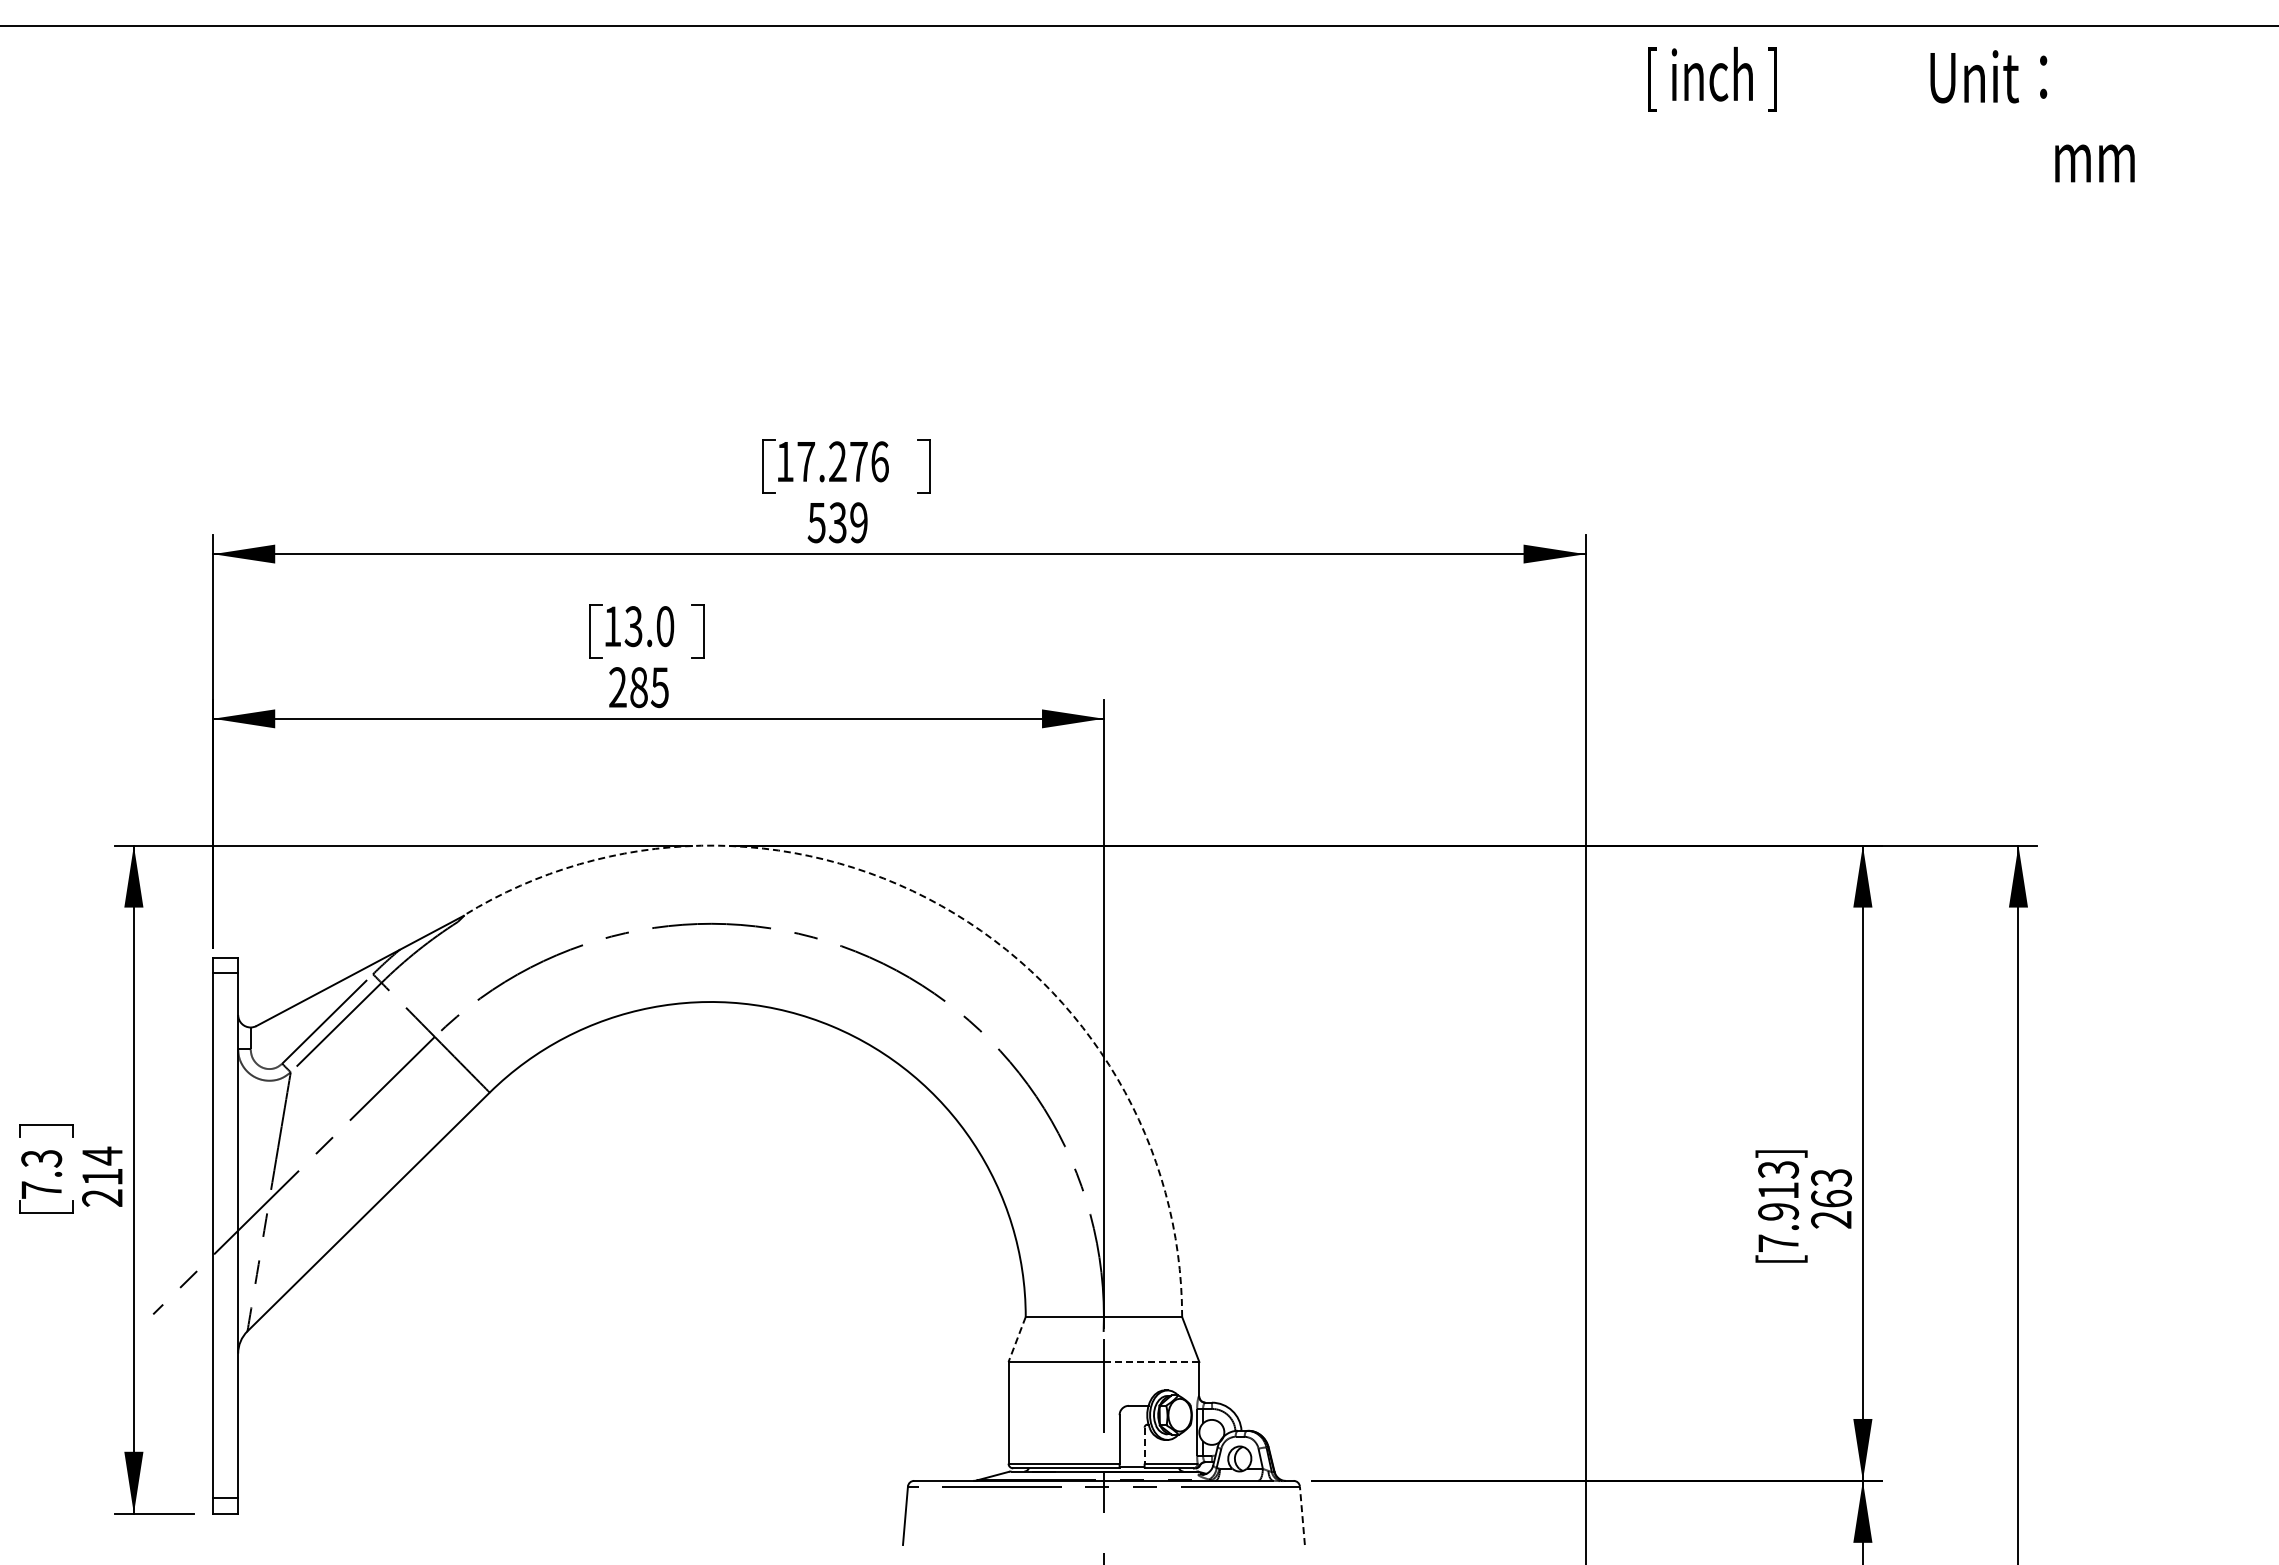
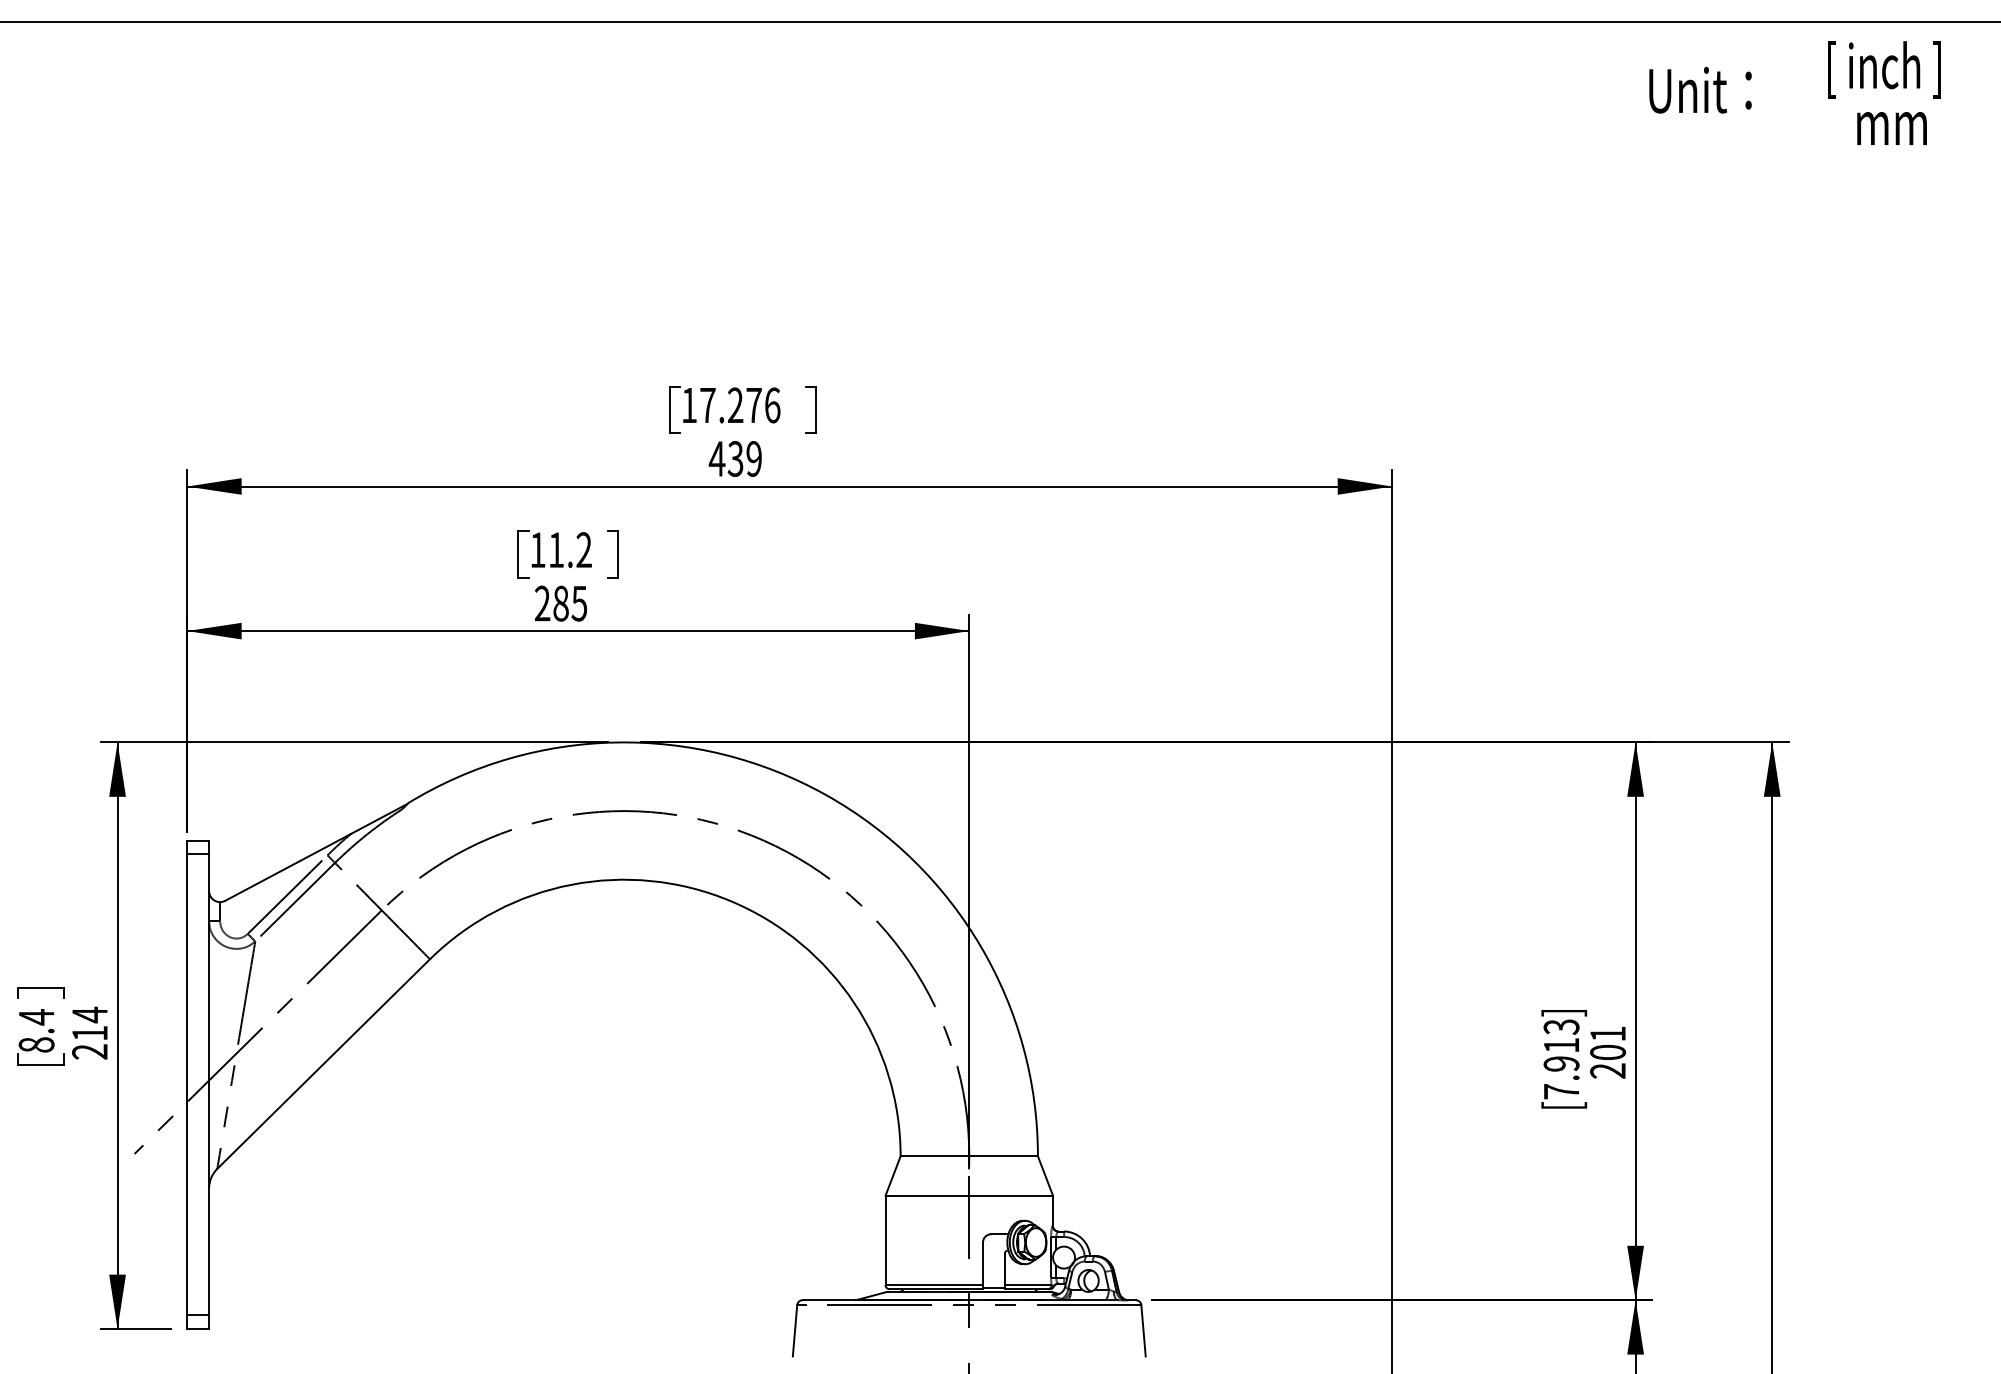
text: (1988, 76) -> (1700, 89), moved
text: (1712, 79) -> (1884, 69), moved
text: (2094, 163) -> (1891, 128), moved
text: (816, 523) -> (716, 459), 539 -> 439
text: (649, 626) -> (570, 550), 13.0 -> 11.2
arc: (941, 905) -> (826, 794), dashed -> solid
text: (41, 1173) -> (36, 1030), 7.3 -> 8.4
text: (1831, 1188) -> (1608, 1043), 263 -> 201
line: (1016, 1339) -> (892, 1176), dashed -> solid
line: (1151, 1362) -> (1011, 1196), dashed -> solid
line: (1144, 1445) -> (1004, 1269), dashed -> solid
line: (1302, 1515) -> (1143, 1330), dashed -> solid

